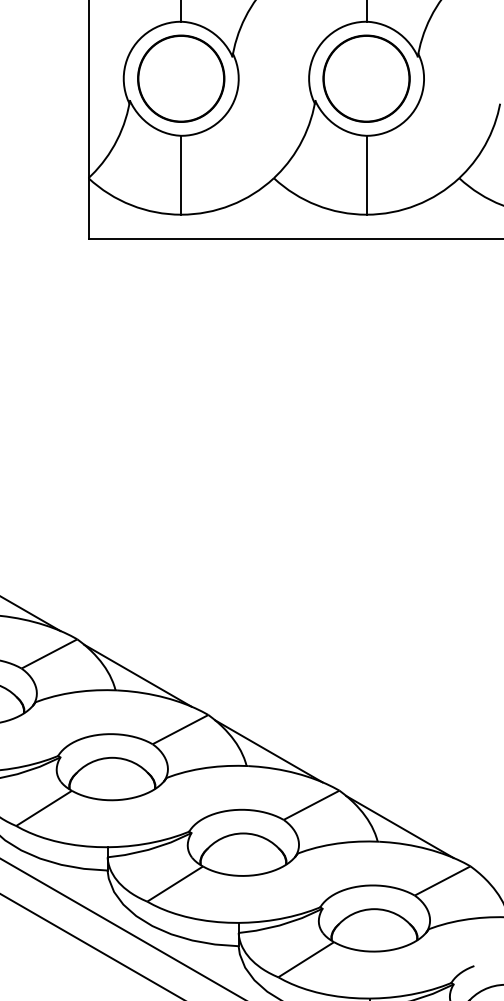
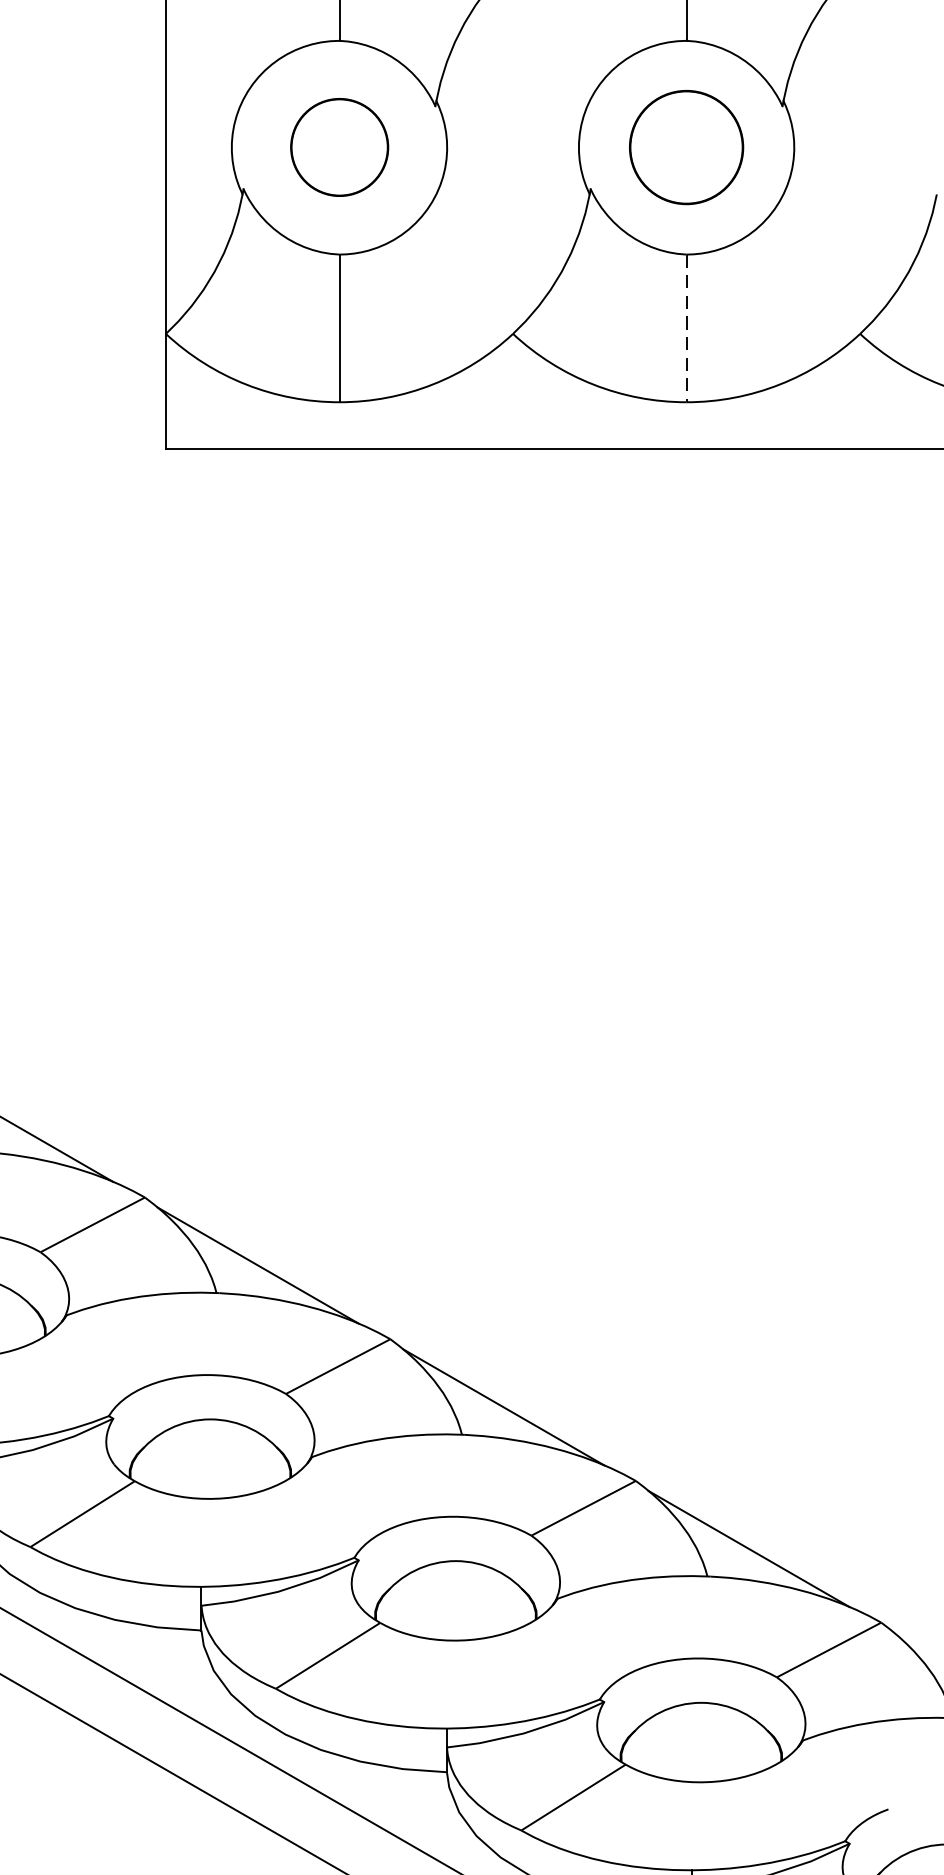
circle: (181, 78) -> (339, 147), size x0.6
circle: (366, 78) -> (686, 147), size x0.7
line: (366, 175) -> (686, 328), solid -> dashed

